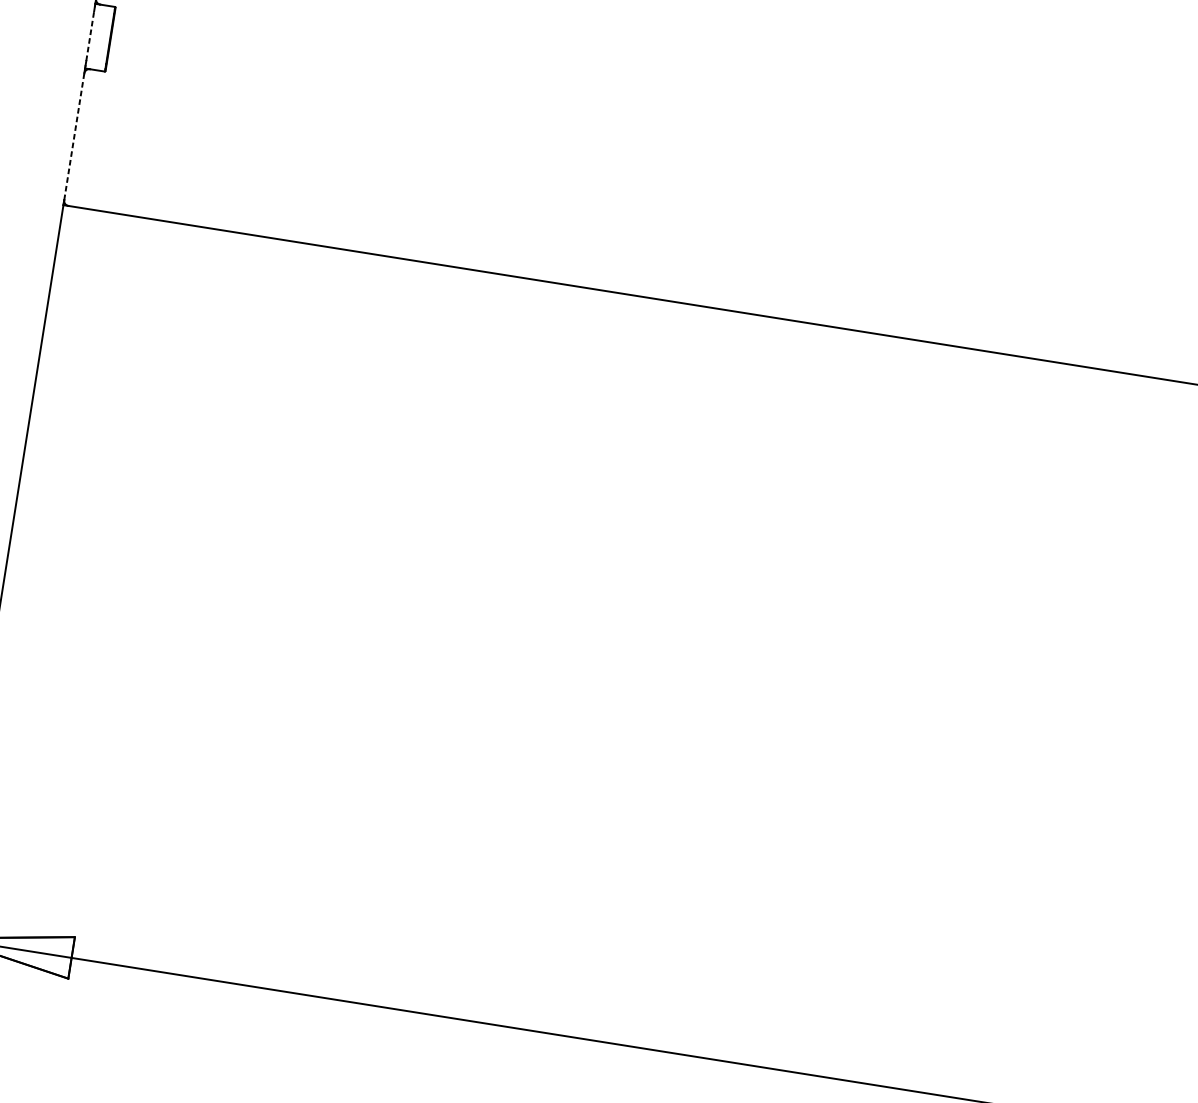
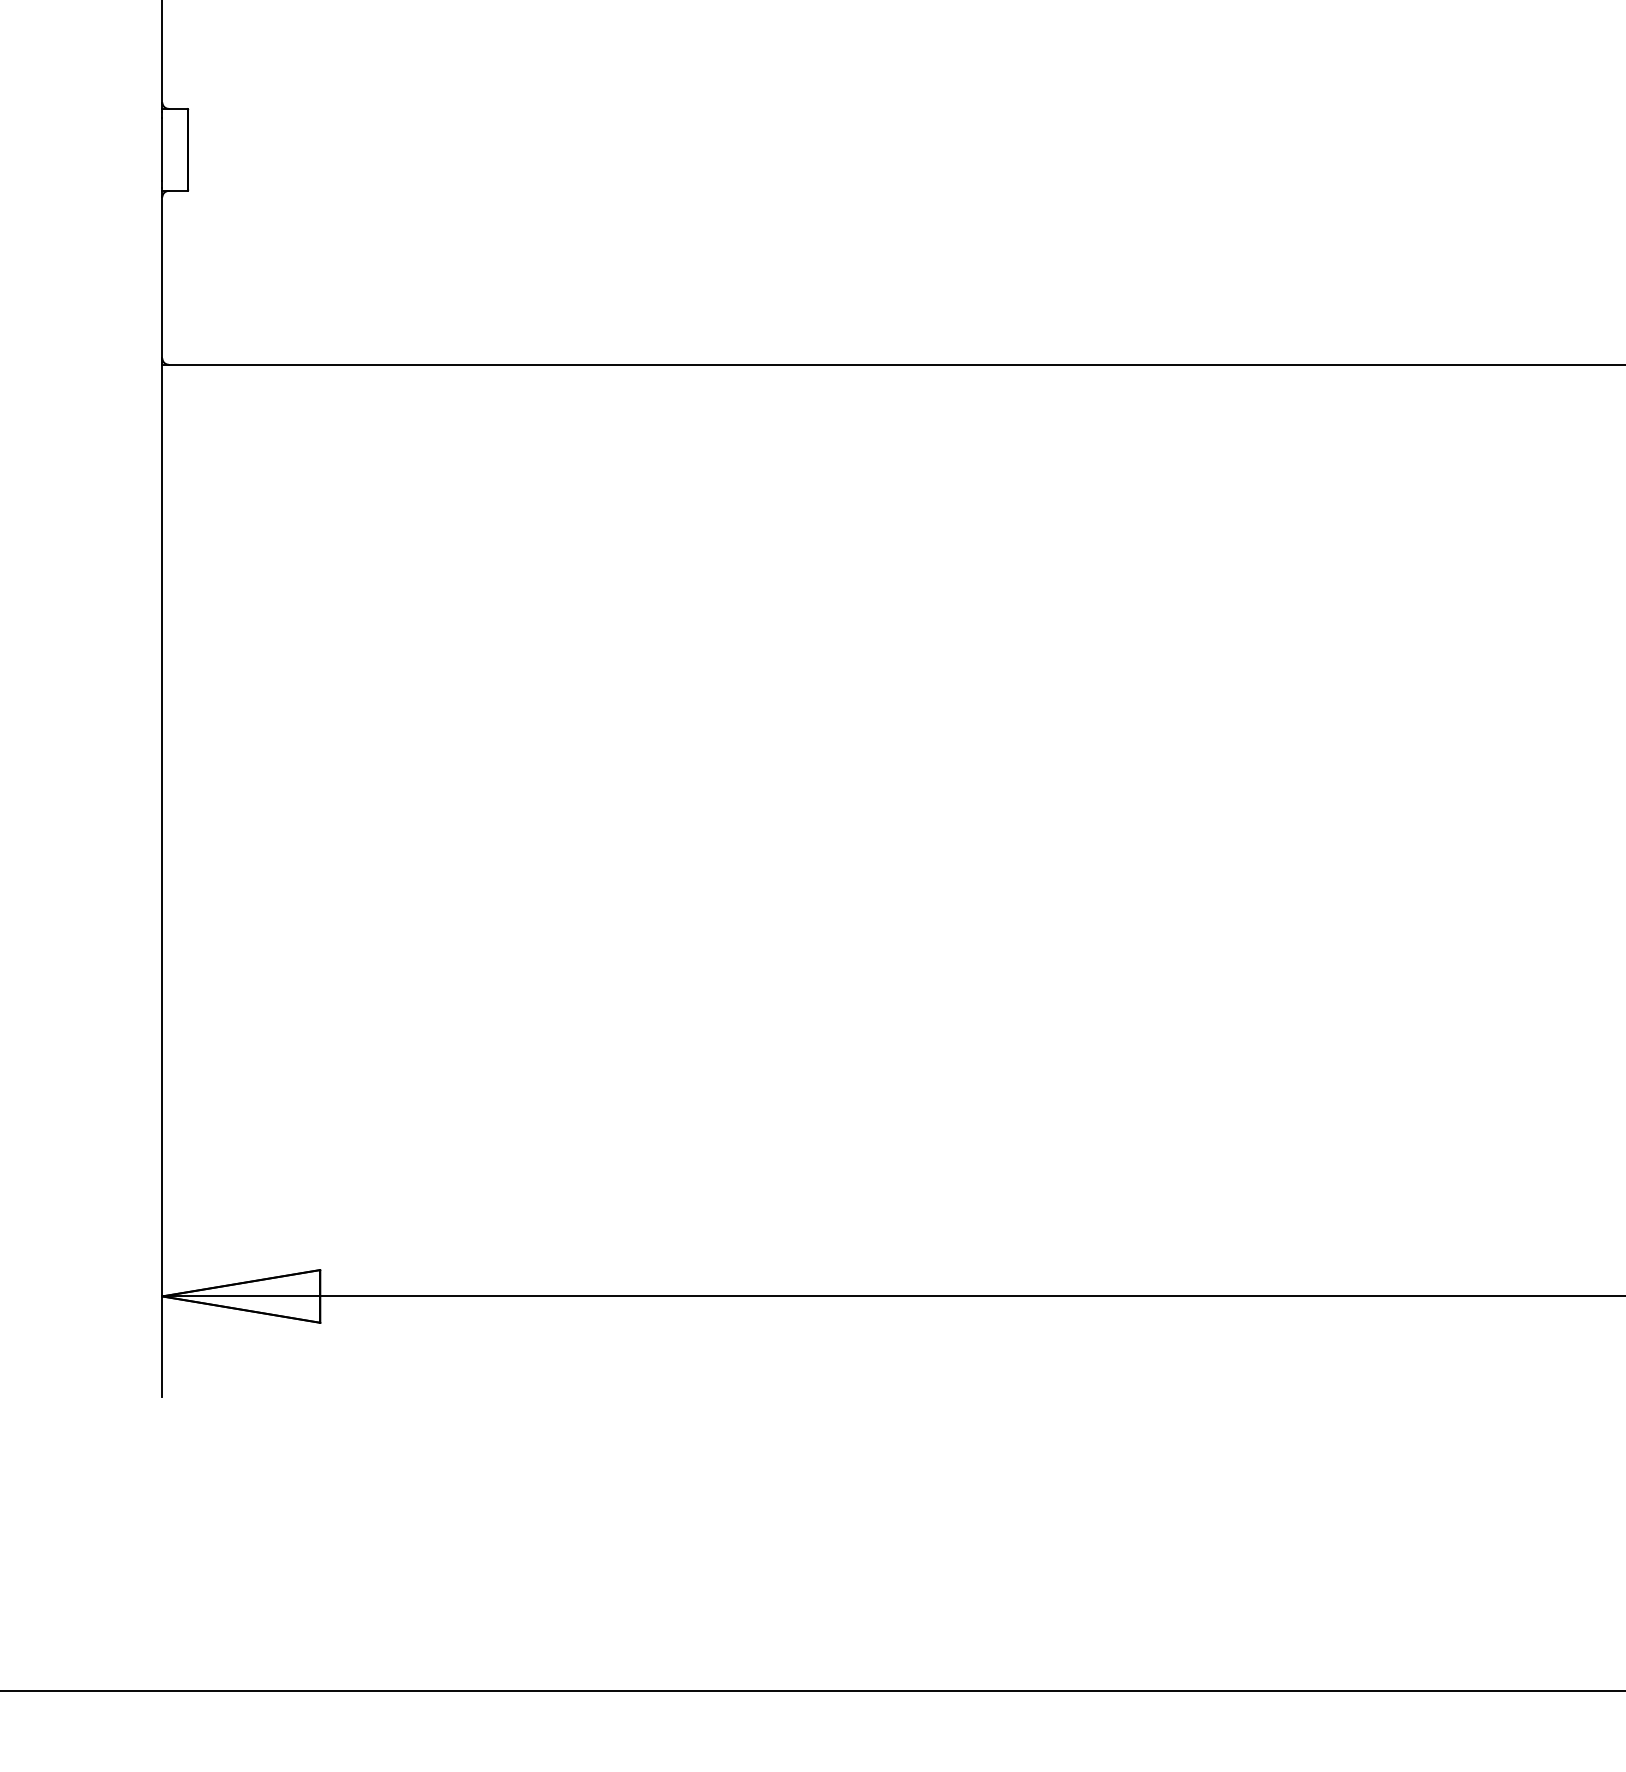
line: (90, 35) -> (162, 149), dashed -> solid
line: (74, 136) -> (162, 277), dashed -> solid

